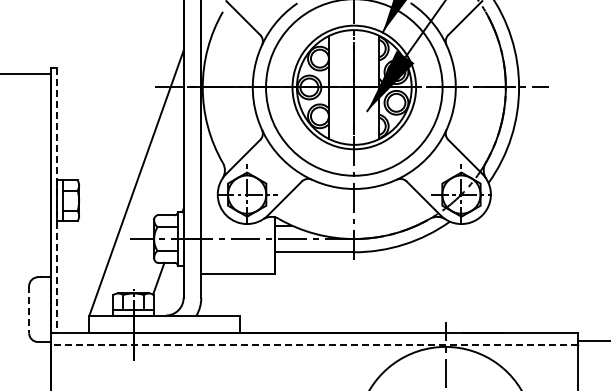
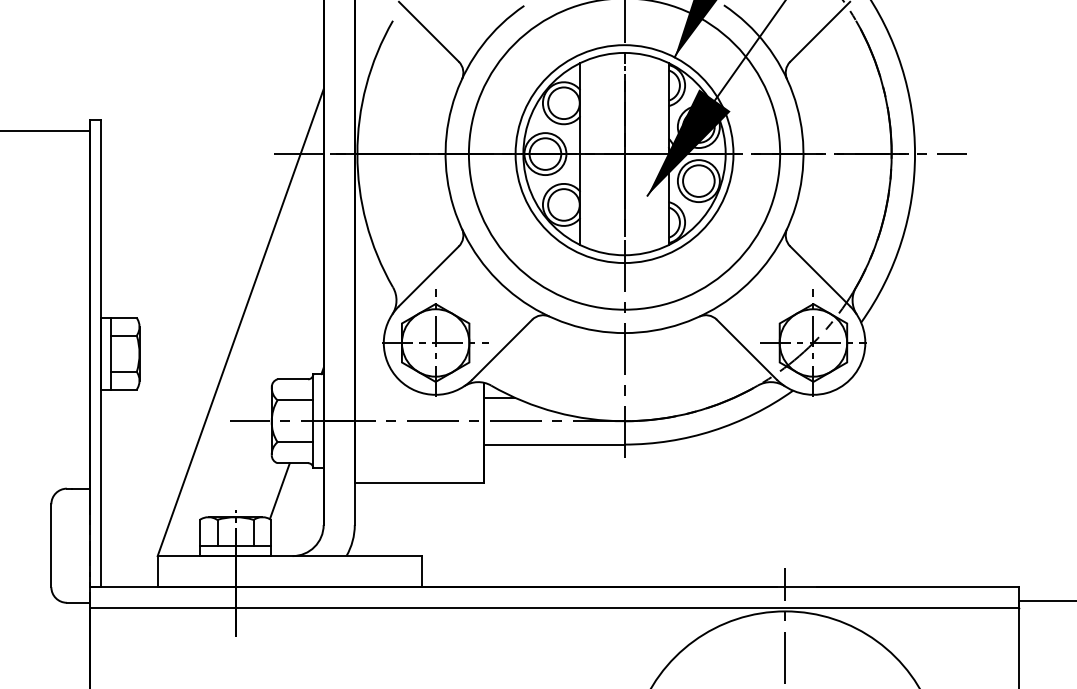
line: (57, 201) -> (101, 355), dashed -> solid
line: (29, 309) -> (51, 545), dashed -> solid
line: (314, 344) -> (554, 607), dashed -> solid

